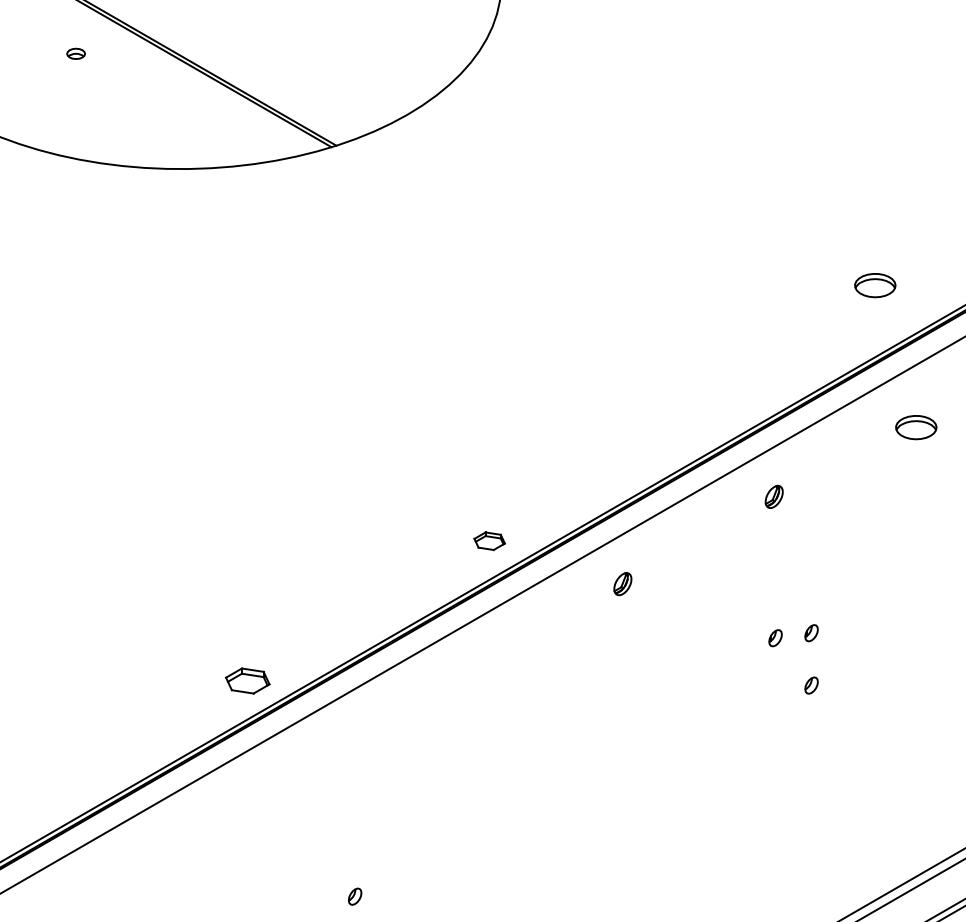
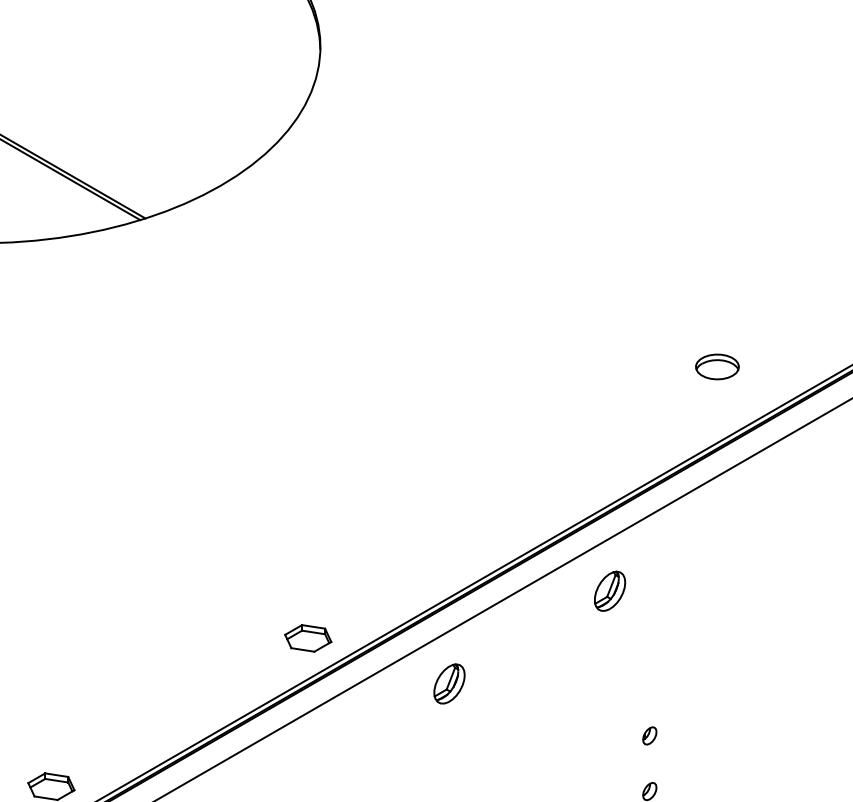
part: (916, 427) -> (761, 517), removed
part: (774, 496) -> (610, 590), size x1.67
part: (489, 540) -> (307, 637), size x1.43
part: (622, 583) -> (449, 683), size x1.67
part: (775, 638) -> (611, 741), removed

